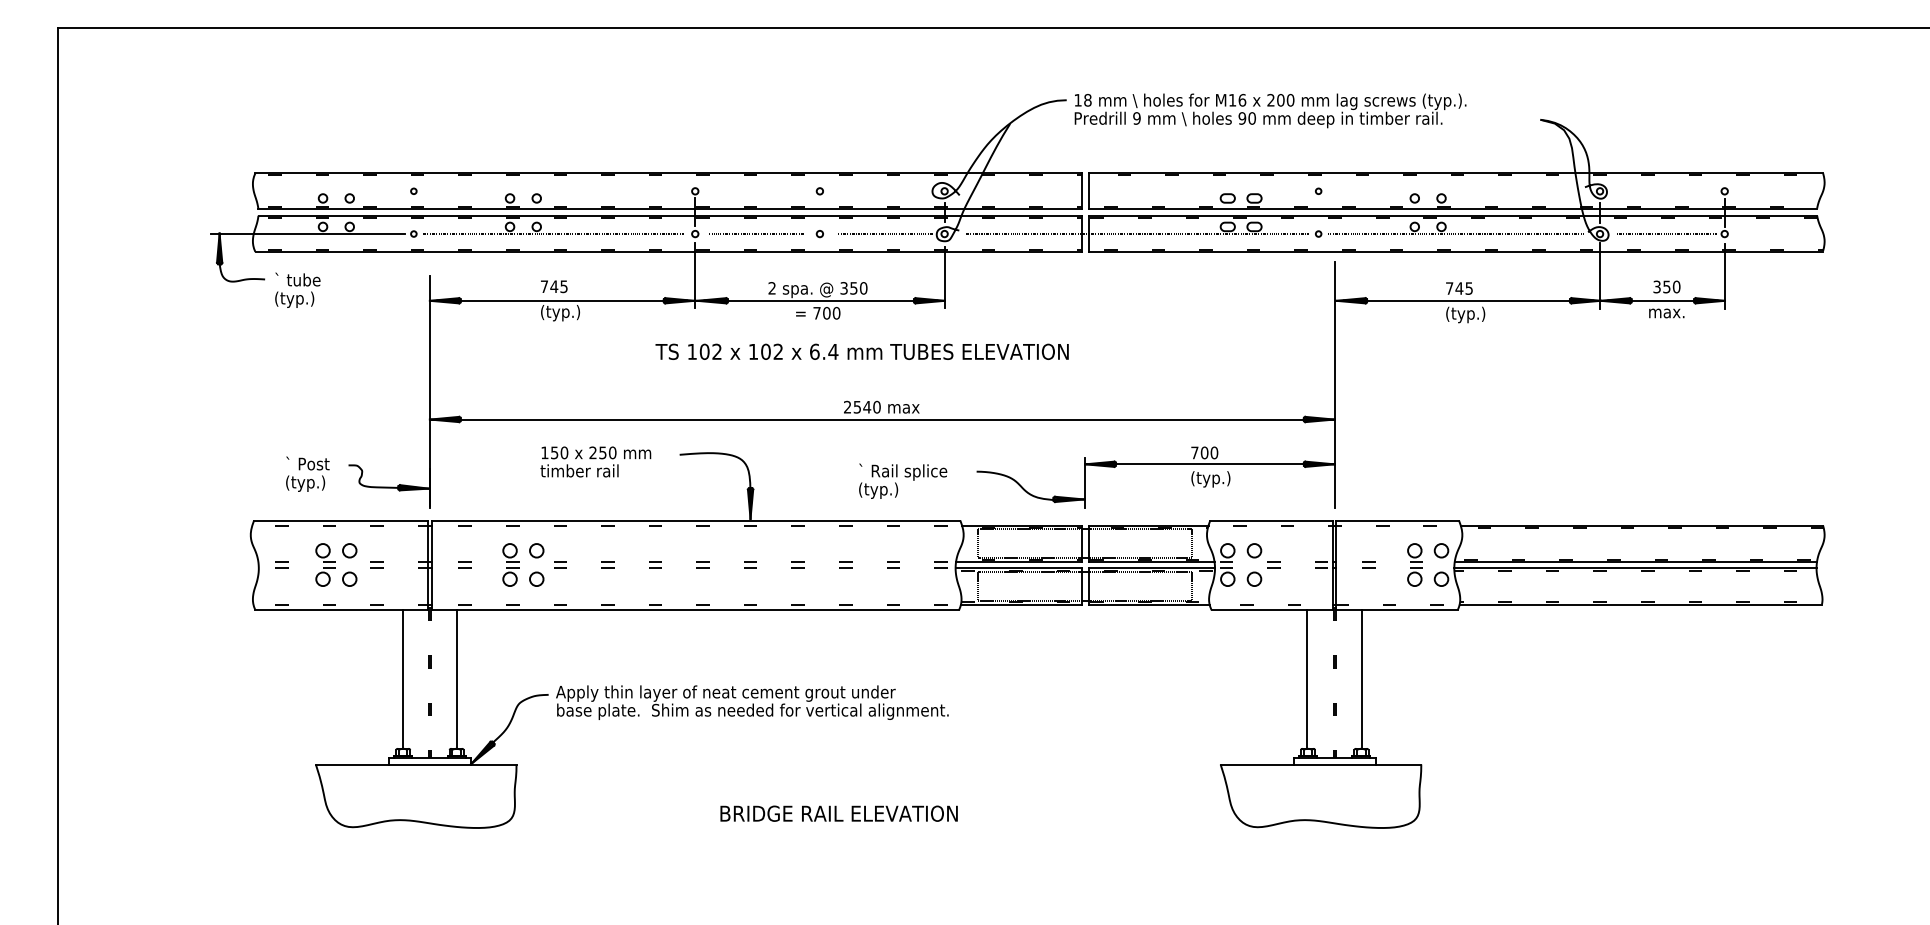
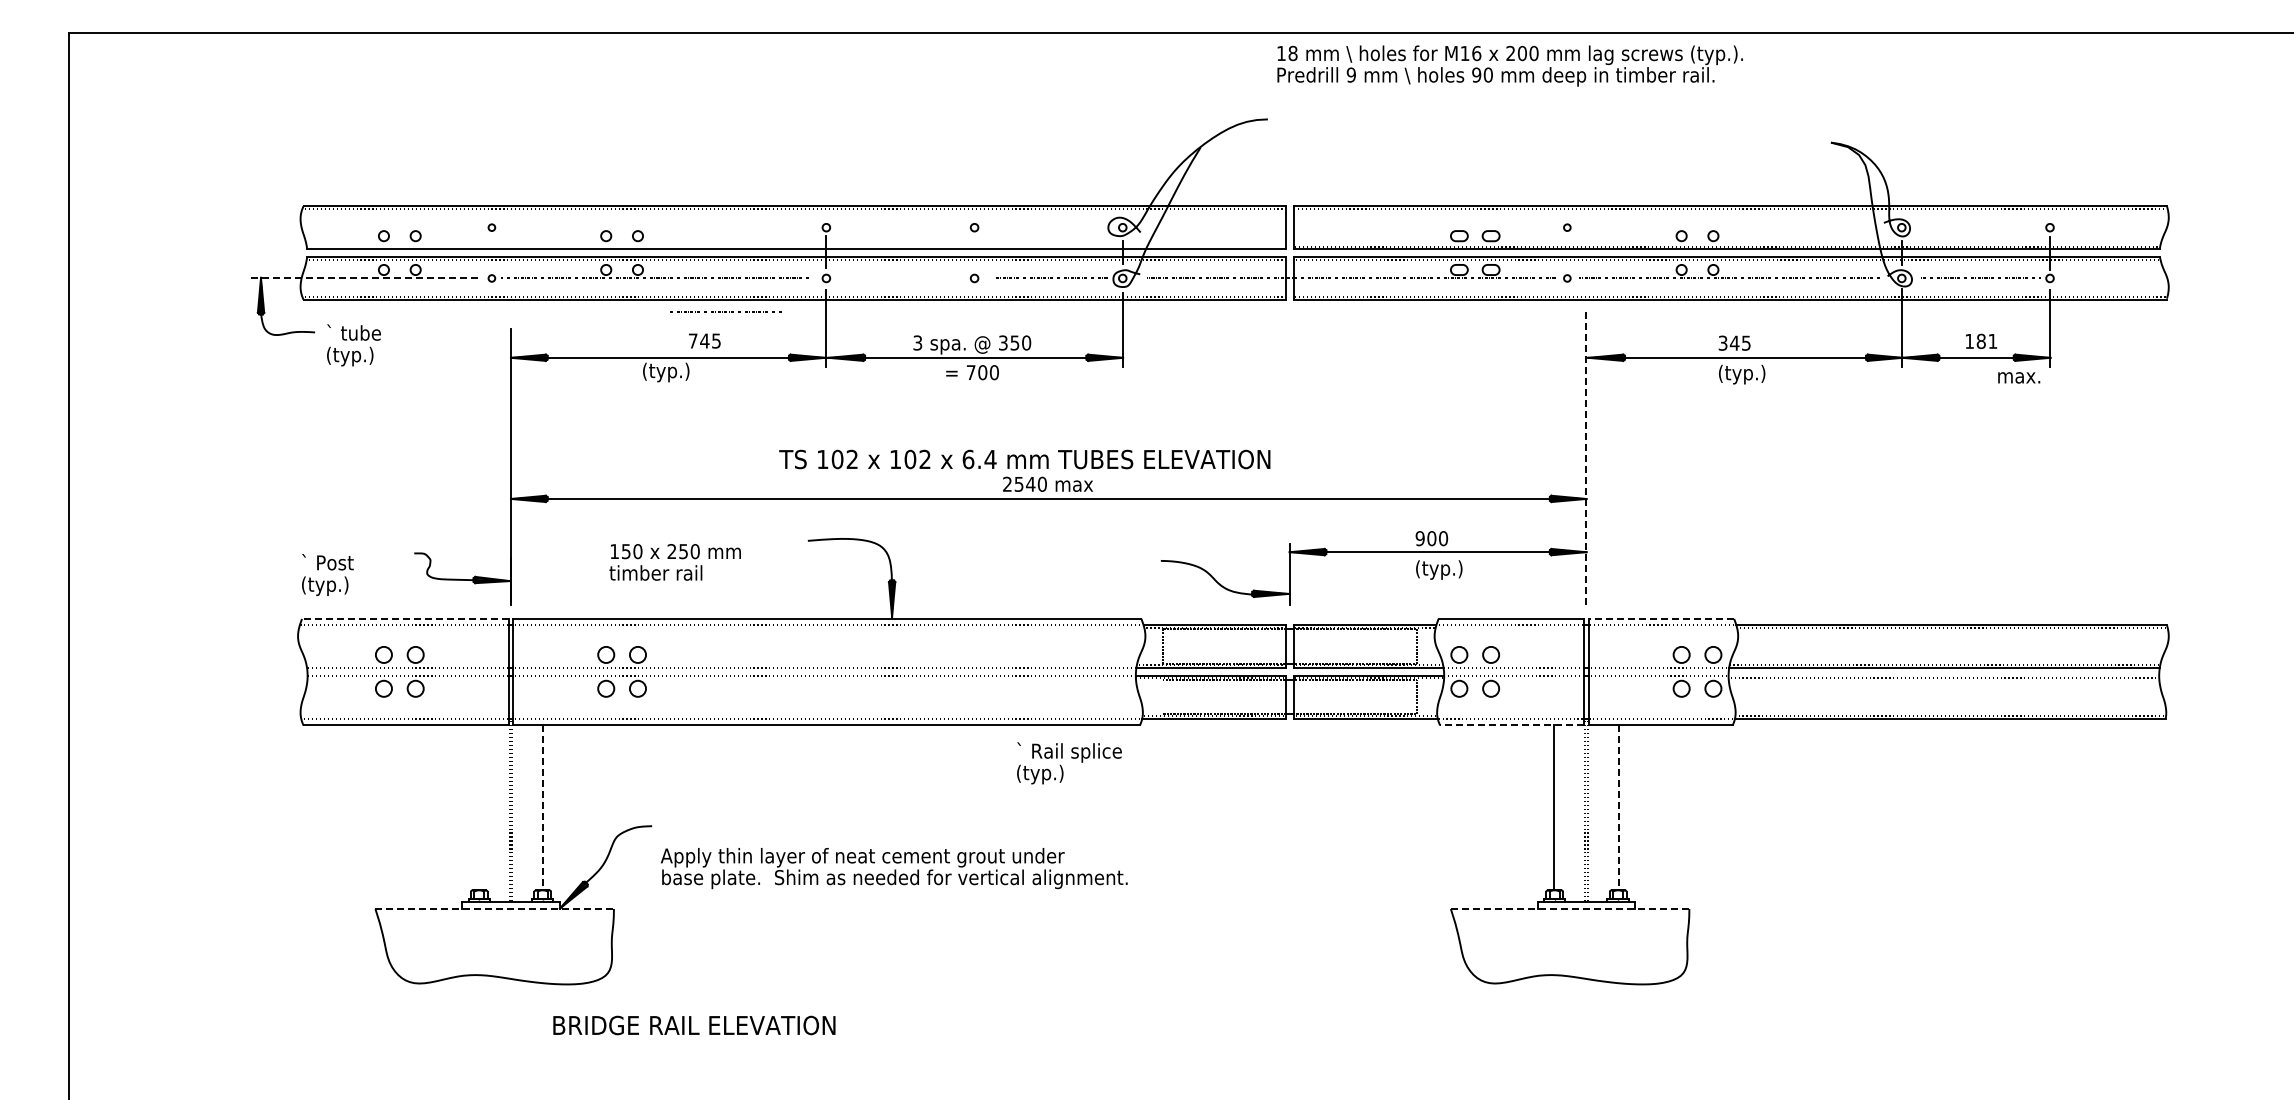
text: (1269, 110) -> (1509, 65), moved
line: (669, 207) -> (795, 246), removed
line: (757, 233) -> (725, 311), moved
line: (308, 234) -> (366, 278), solid -> dashed
text: (554, 286) -> (704, 340), moved
text: (1667, 286) -> (1981, 340), 350 -> 181
text: (771, 287) -> (917, 342), 2 -> 3
text: (1449, 287) -> (1722, 342), 745 -> 345
text: (1667, 313) -> (2019, 377), moved
text: (861, 351) -> (1024, 459), moved
line: (1334, 384) -> (1586, 457), solid -> dashed
text: (1194, 452) -> (1419, 538), 700 -> 900
text: (595, 462) -> (674, 562), moved
text: (307, 473) -> (327, 574), moved
text: (903, 481) -> (1069, 763), moved
line: (340, 520) -> (404, 618), solid -> dashed
line: (1397, 520) -> (1661, 618), solid -> dashed
line: (1635, 568) -> (1943, 675), removed
line: (978, 586) -> (1163, 697), removed
line: (1271, 609) -> (1511, 724), solid -> dashed
line: (402, 679) -> (478, 807), removed
line: (457, 679) -> (543, 807), solid -> dashed
line: (1361, 679) -> (1618, 807), solid -> dashed
text: (752, 702) -> (894, 868), moved
line: (416, 764) -> (495, 908), solid -> dashed
line: (1321, 764) -> (1570, 908), solid -> dashed
text: (839, 813) -> (694, 1025), moved

